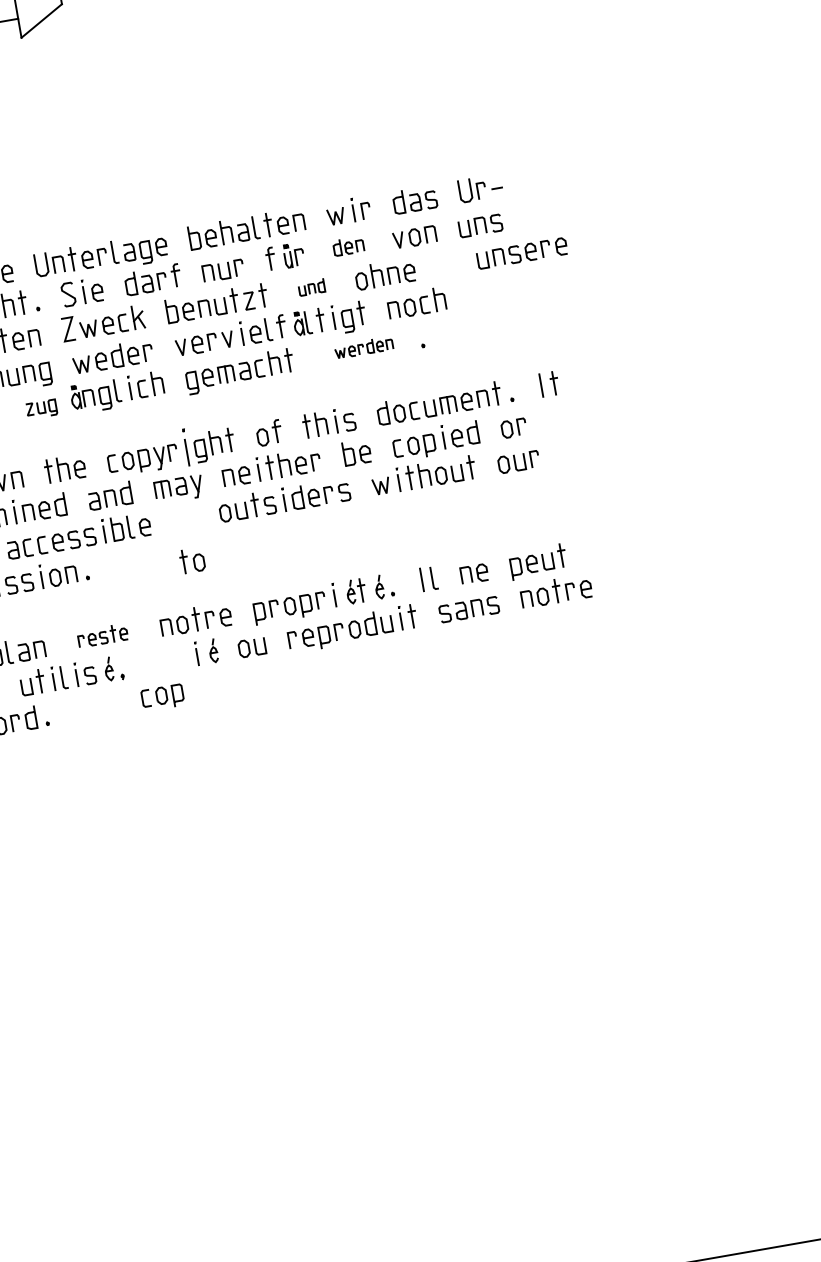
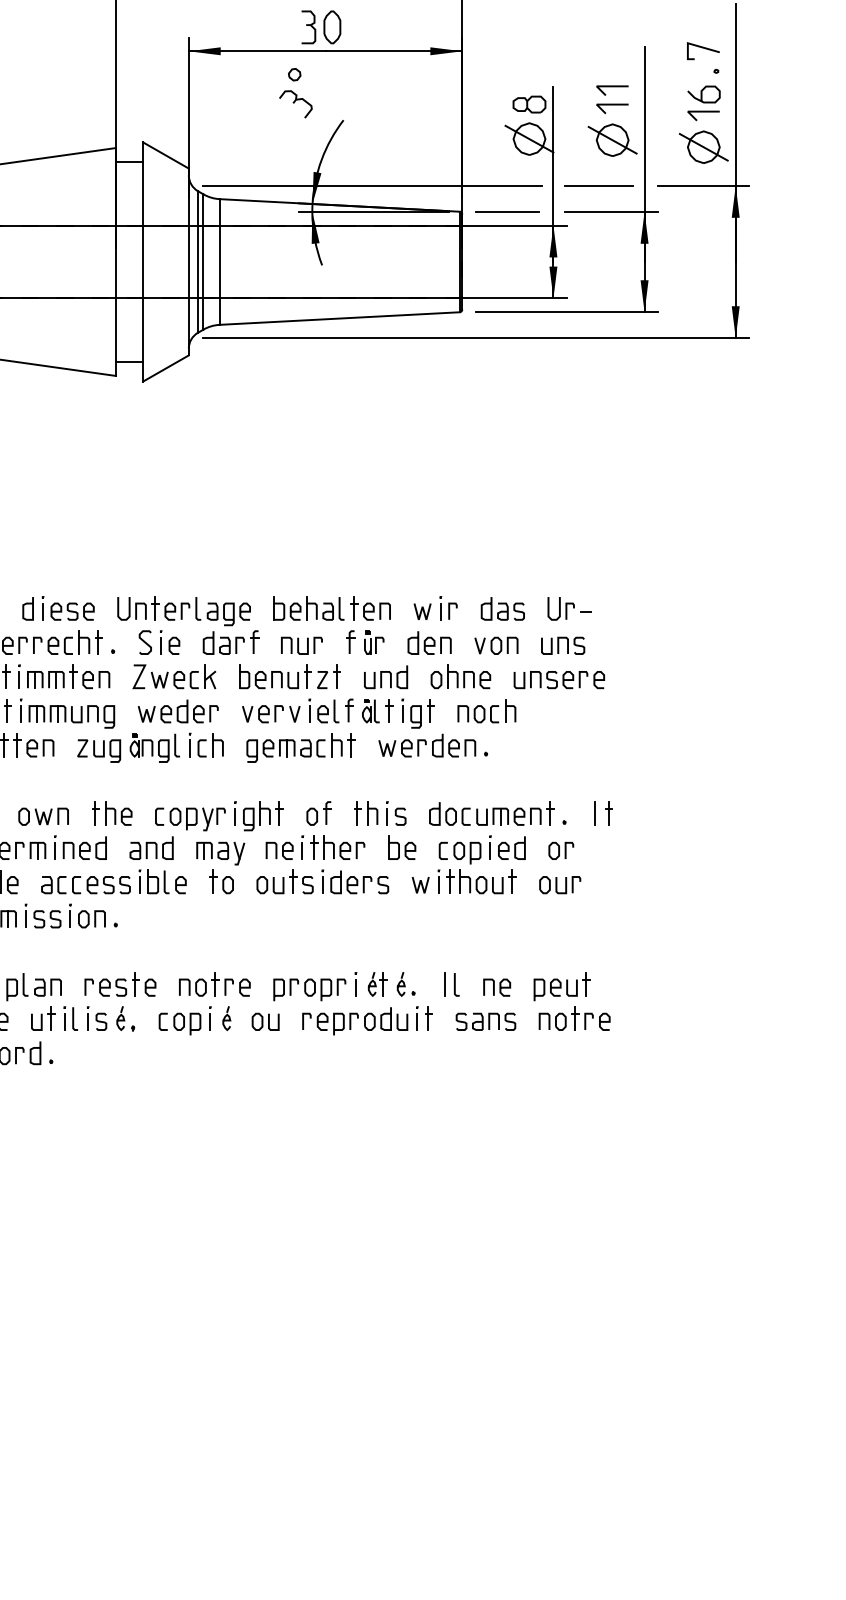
part: (348, 245) -> (429, 642), size x1.43
part: (522, 253) -> (559, 680), moved
part: (312, 287) -> (386, 677), size x1.67
part: (364, 347) -> (427, 745), size x1.67
part: (41, 408) -> (99, 750), size x1.43
part: (186, 447) -> (235, 813), size x0.62
part: (192, 560) -> (221, 881), moved
part: (102, 635) -> (120, 984), size x1.43
part: (162, 697) -> (179, 1023), moved

